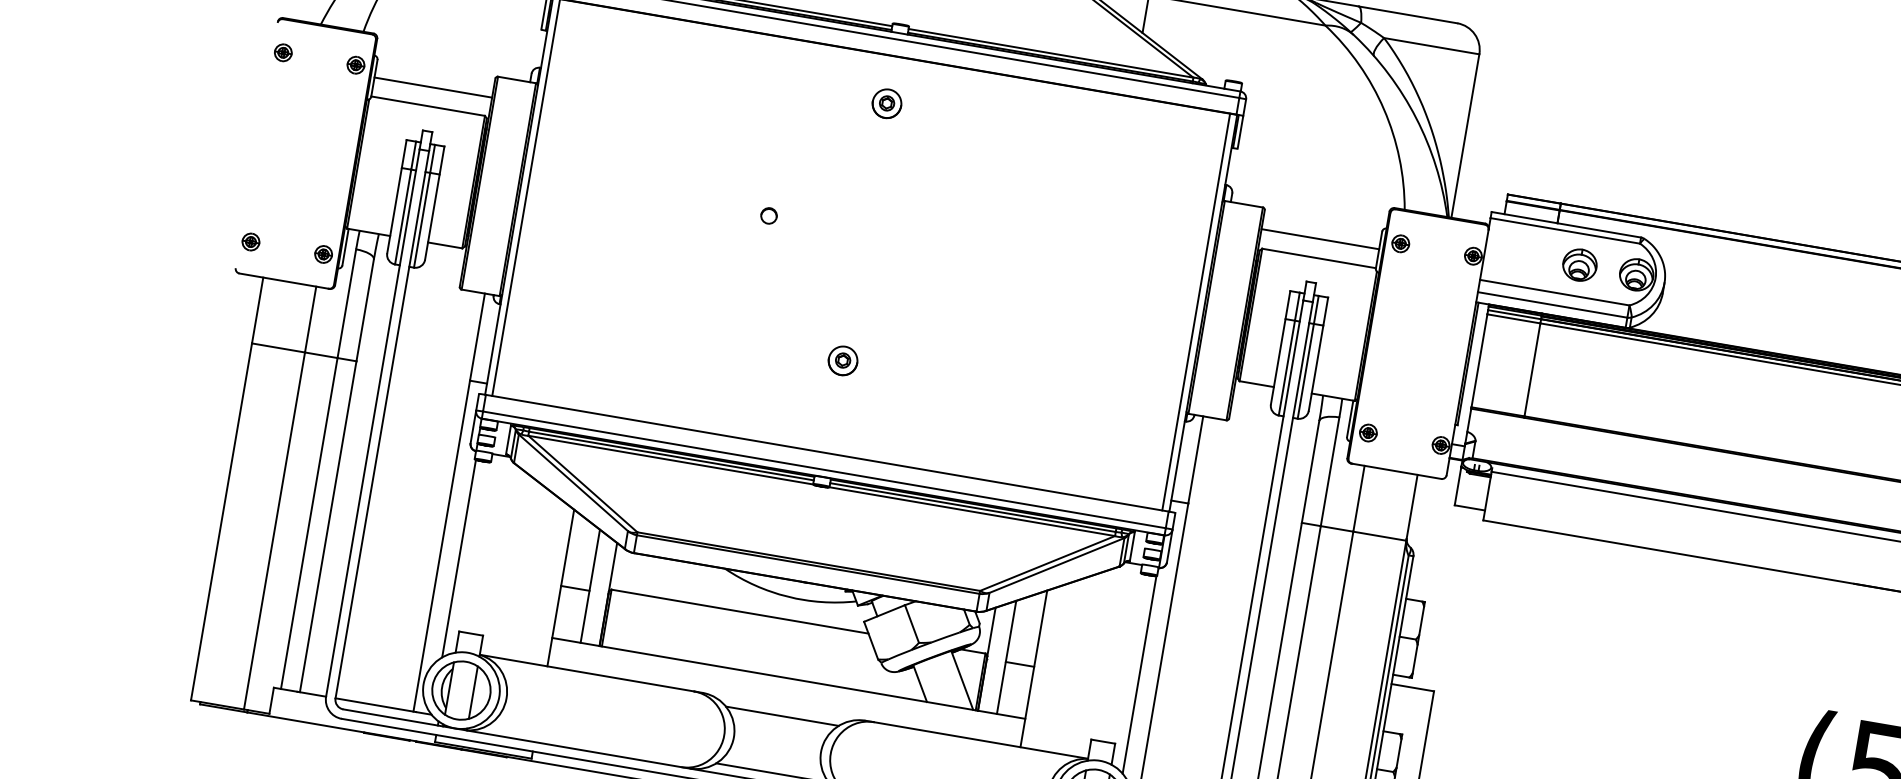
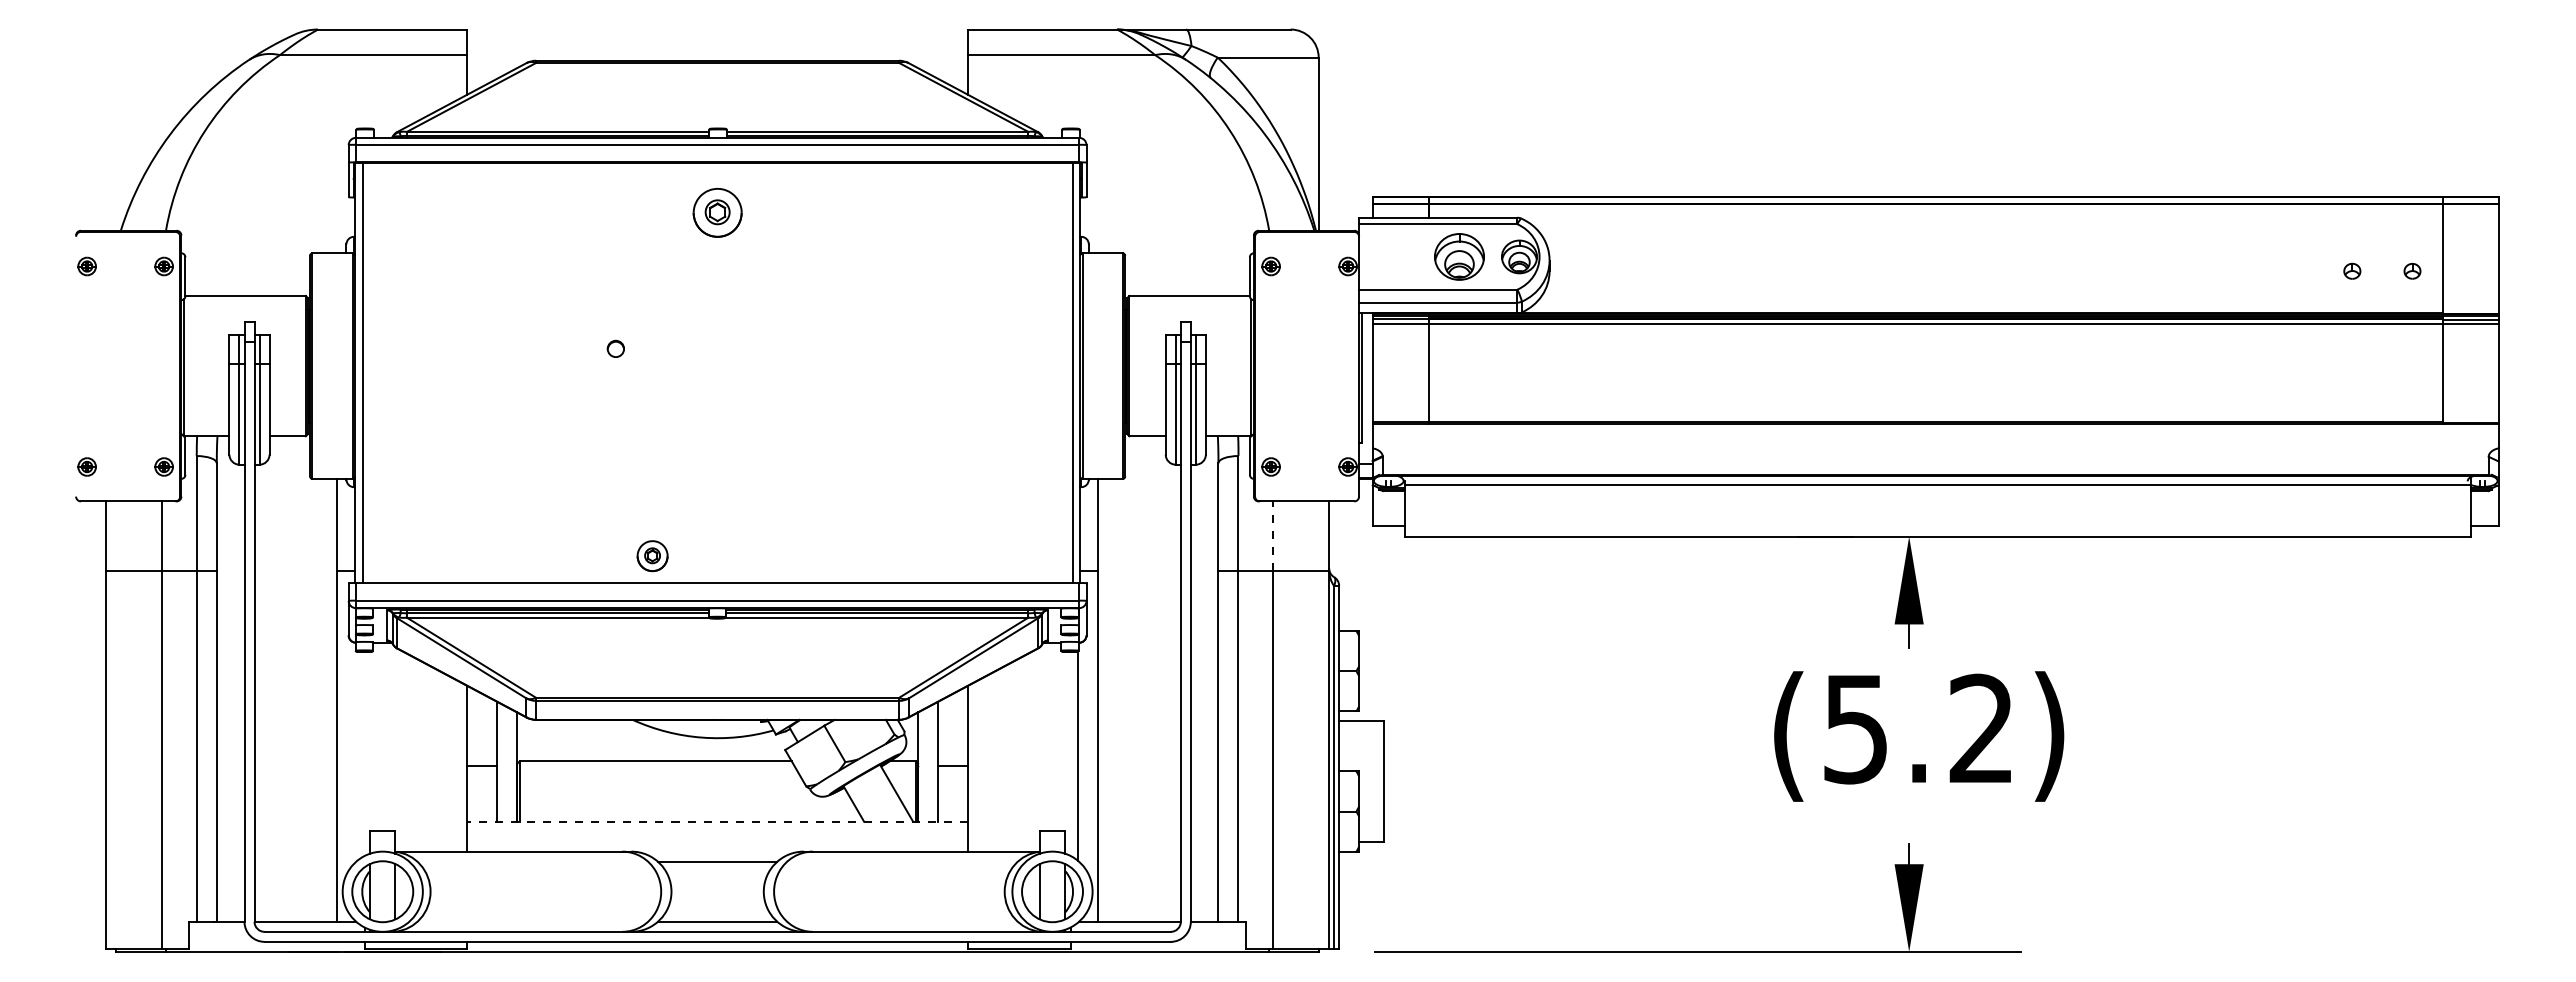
line: (433, 87) -> (247, 275), removed
part: (886, 103) -> (717, 212), size x1.6
line: (1320, 238) -> (1187, 275), removed
part: (1579, 264) -> (1458, 256), size x1.4
part: (842, 361) -> (652, 556), moved
line: (1358, 498) -> (1272, 536), solid -> dashed
line: (459, 557) -> (357, 755), removed
line: (788, 678) -> (717, 821), solid -> dashed

